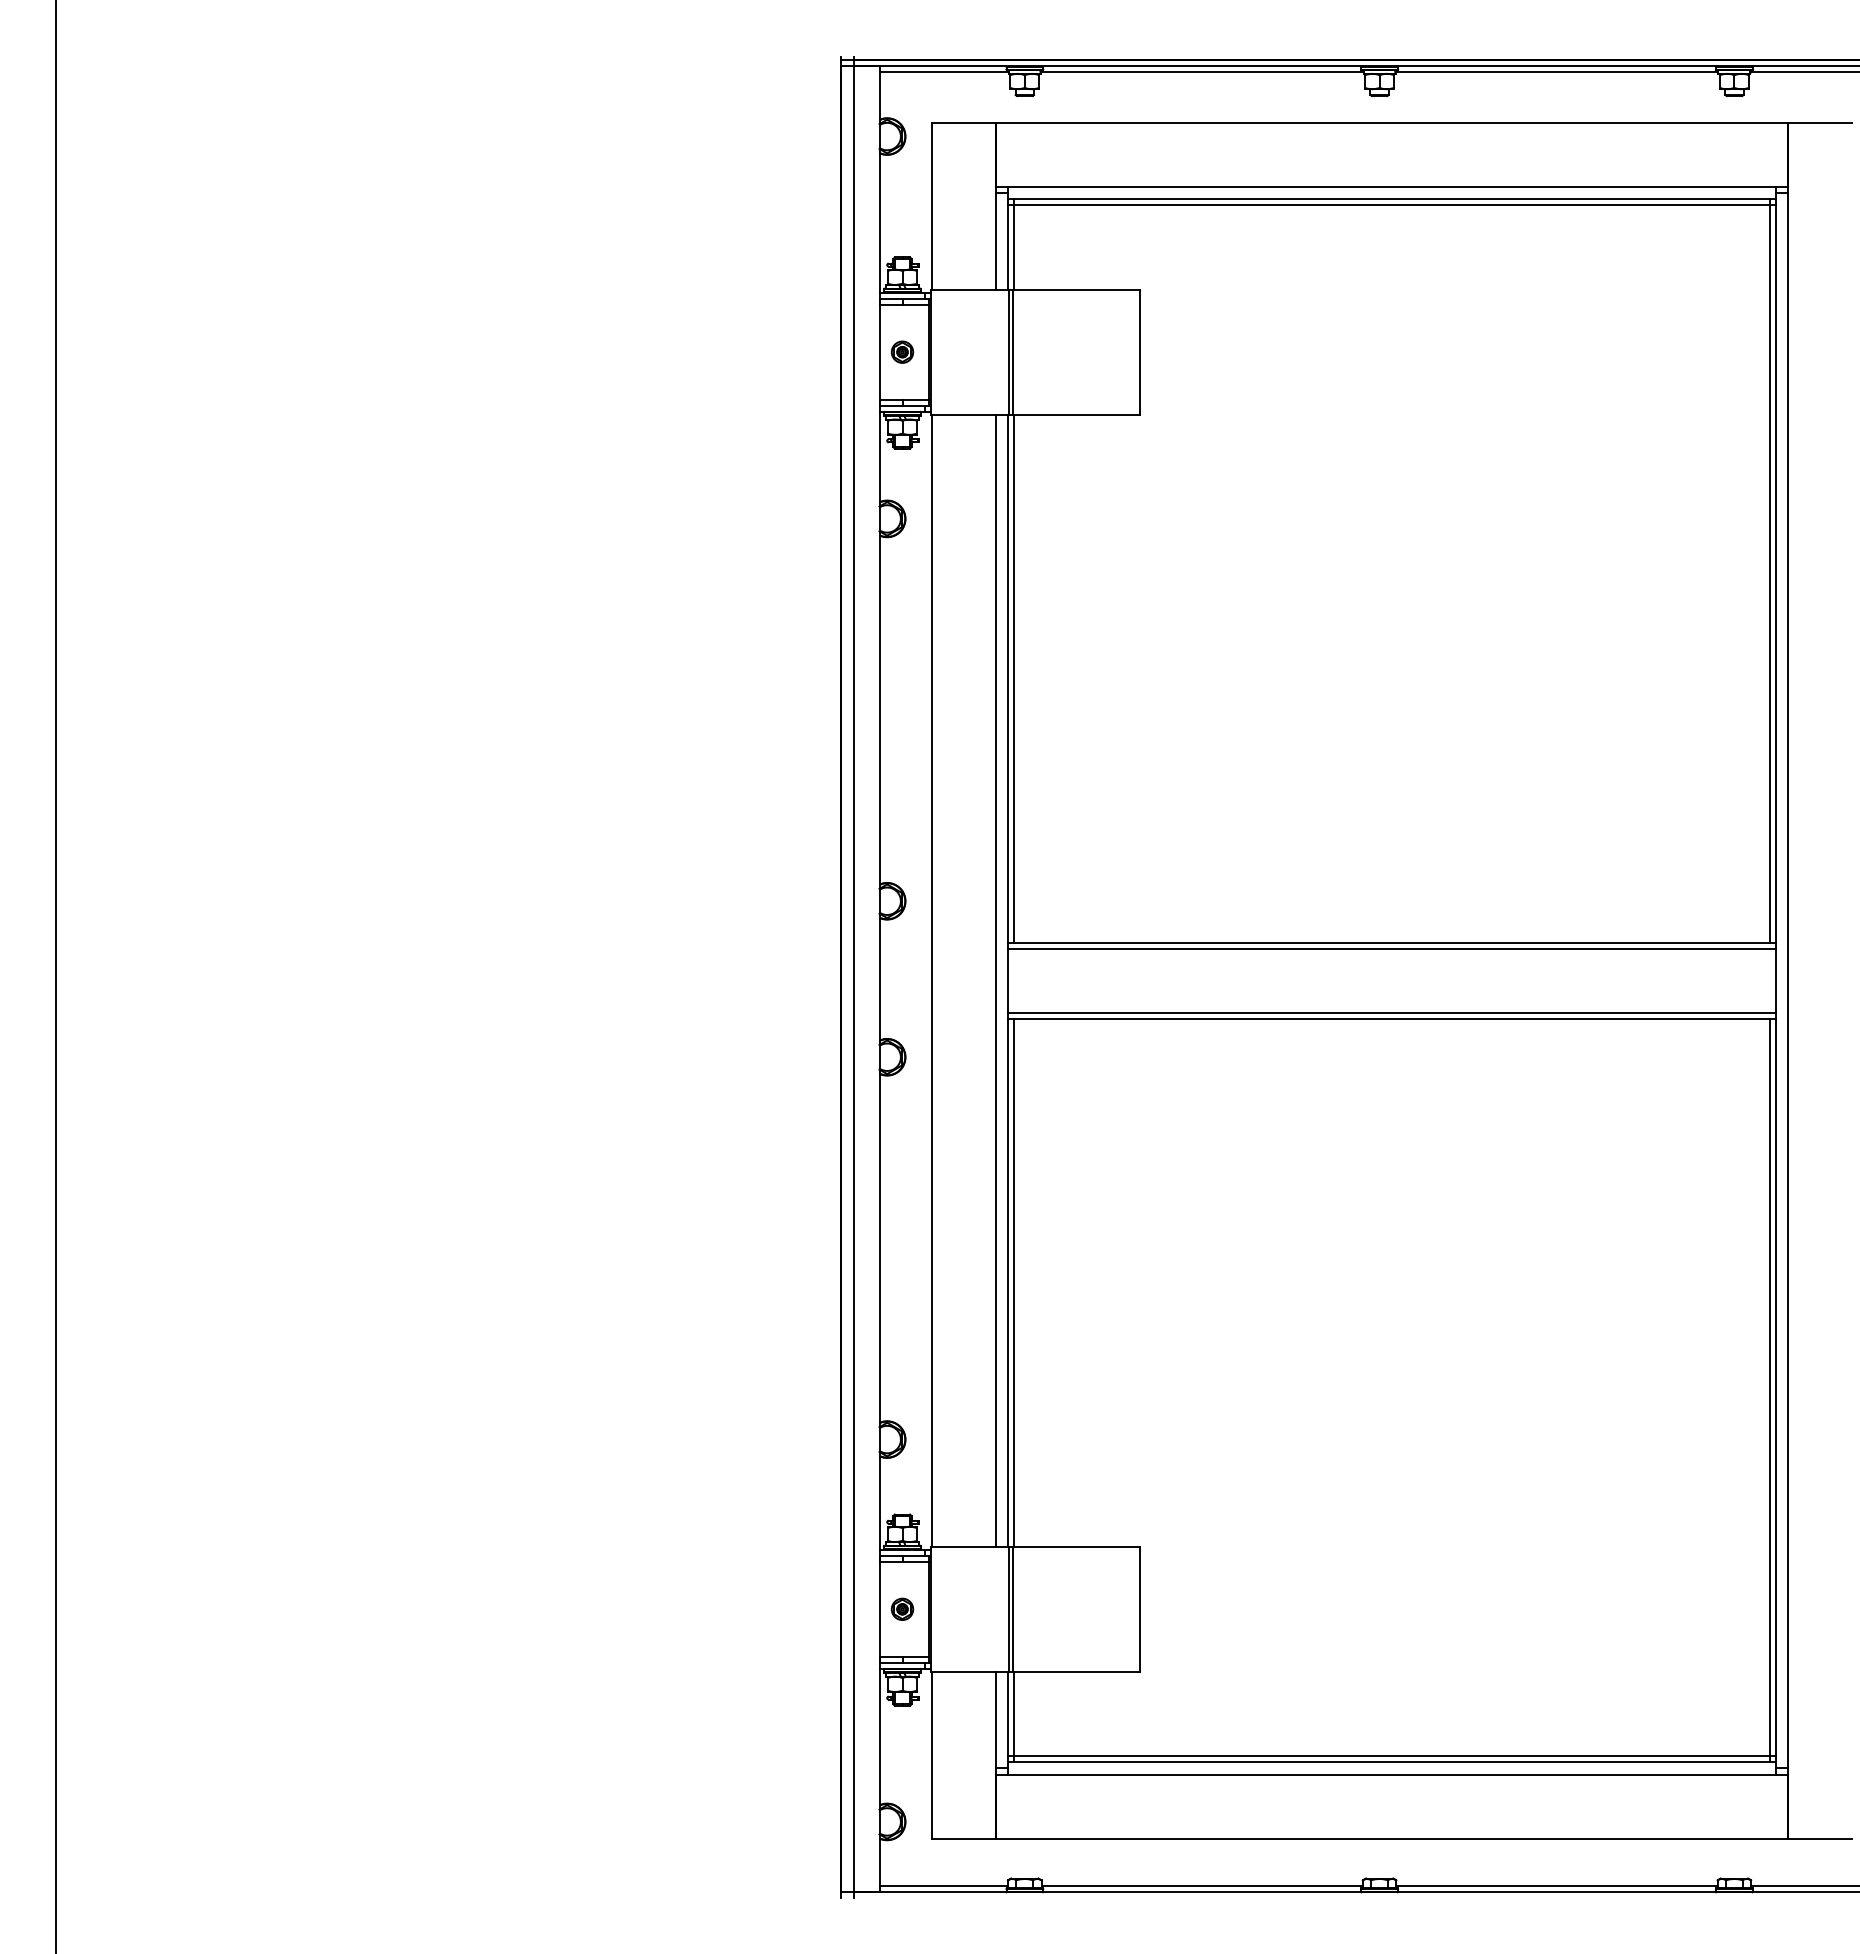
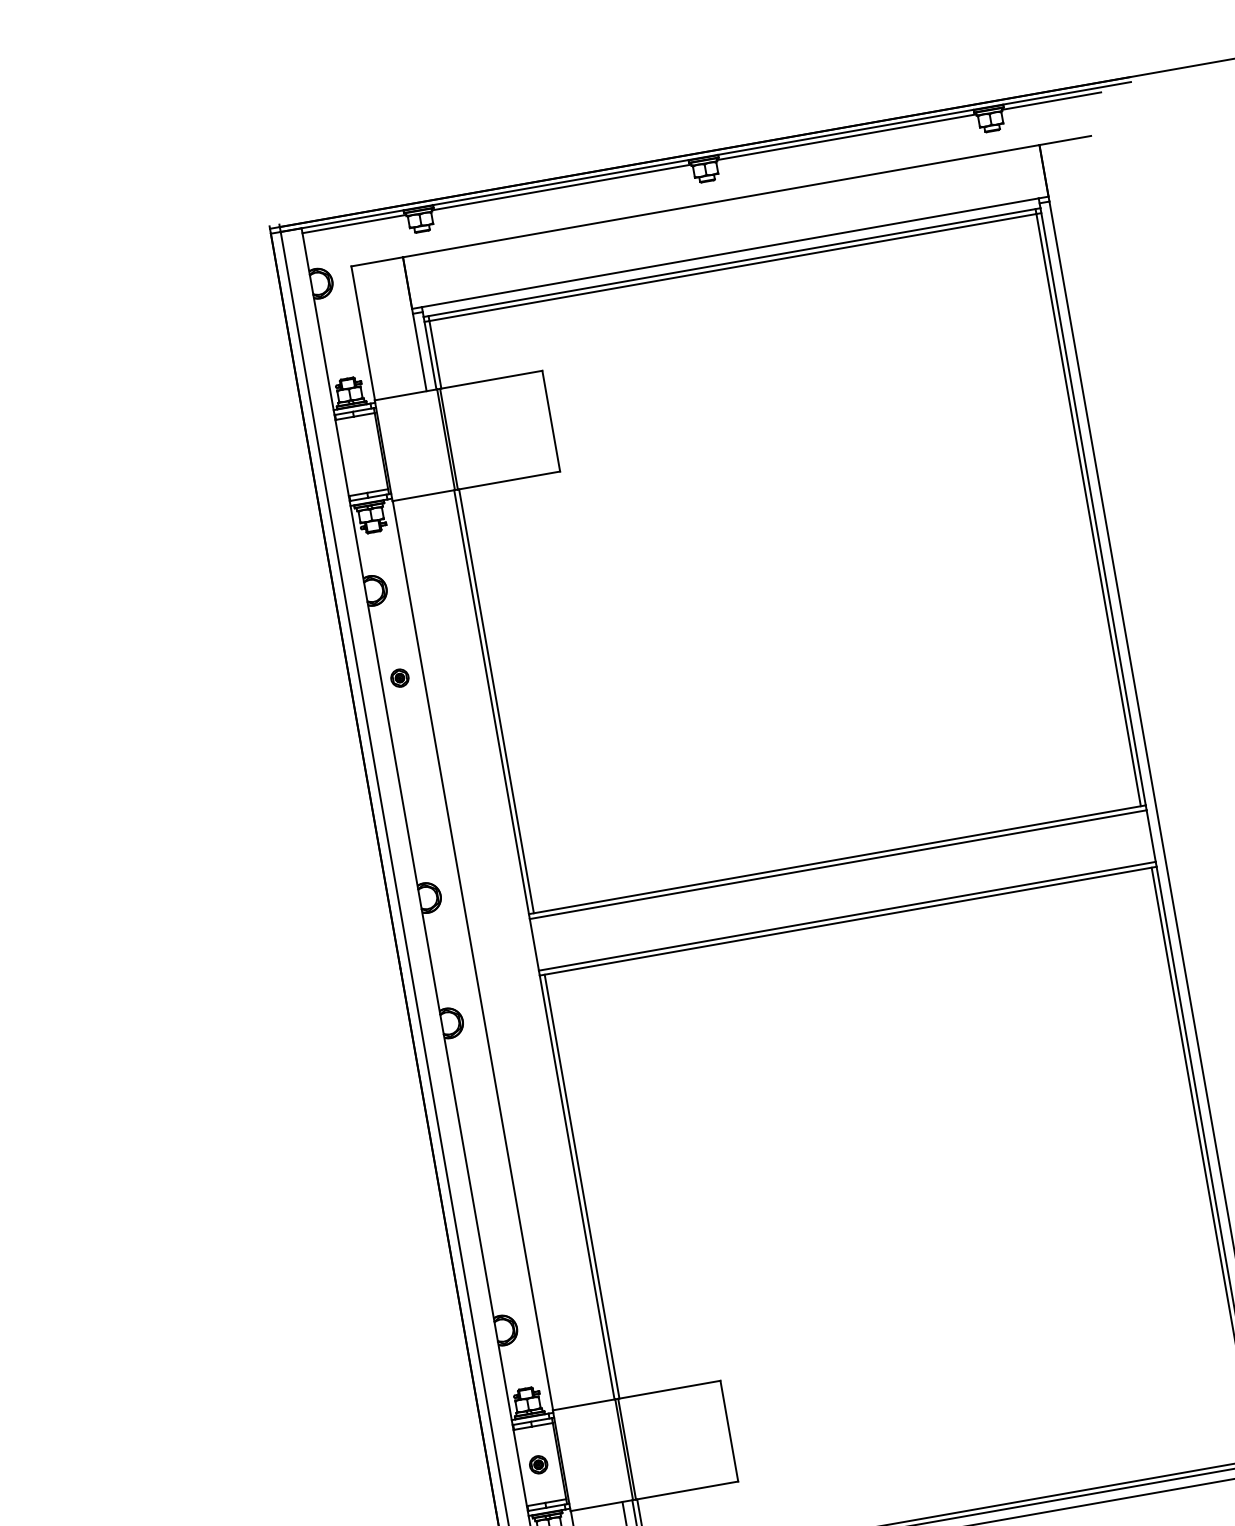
part: (902, 351) -> (399, 677), moved
line: (995, 980) -> (524, 946), removed

